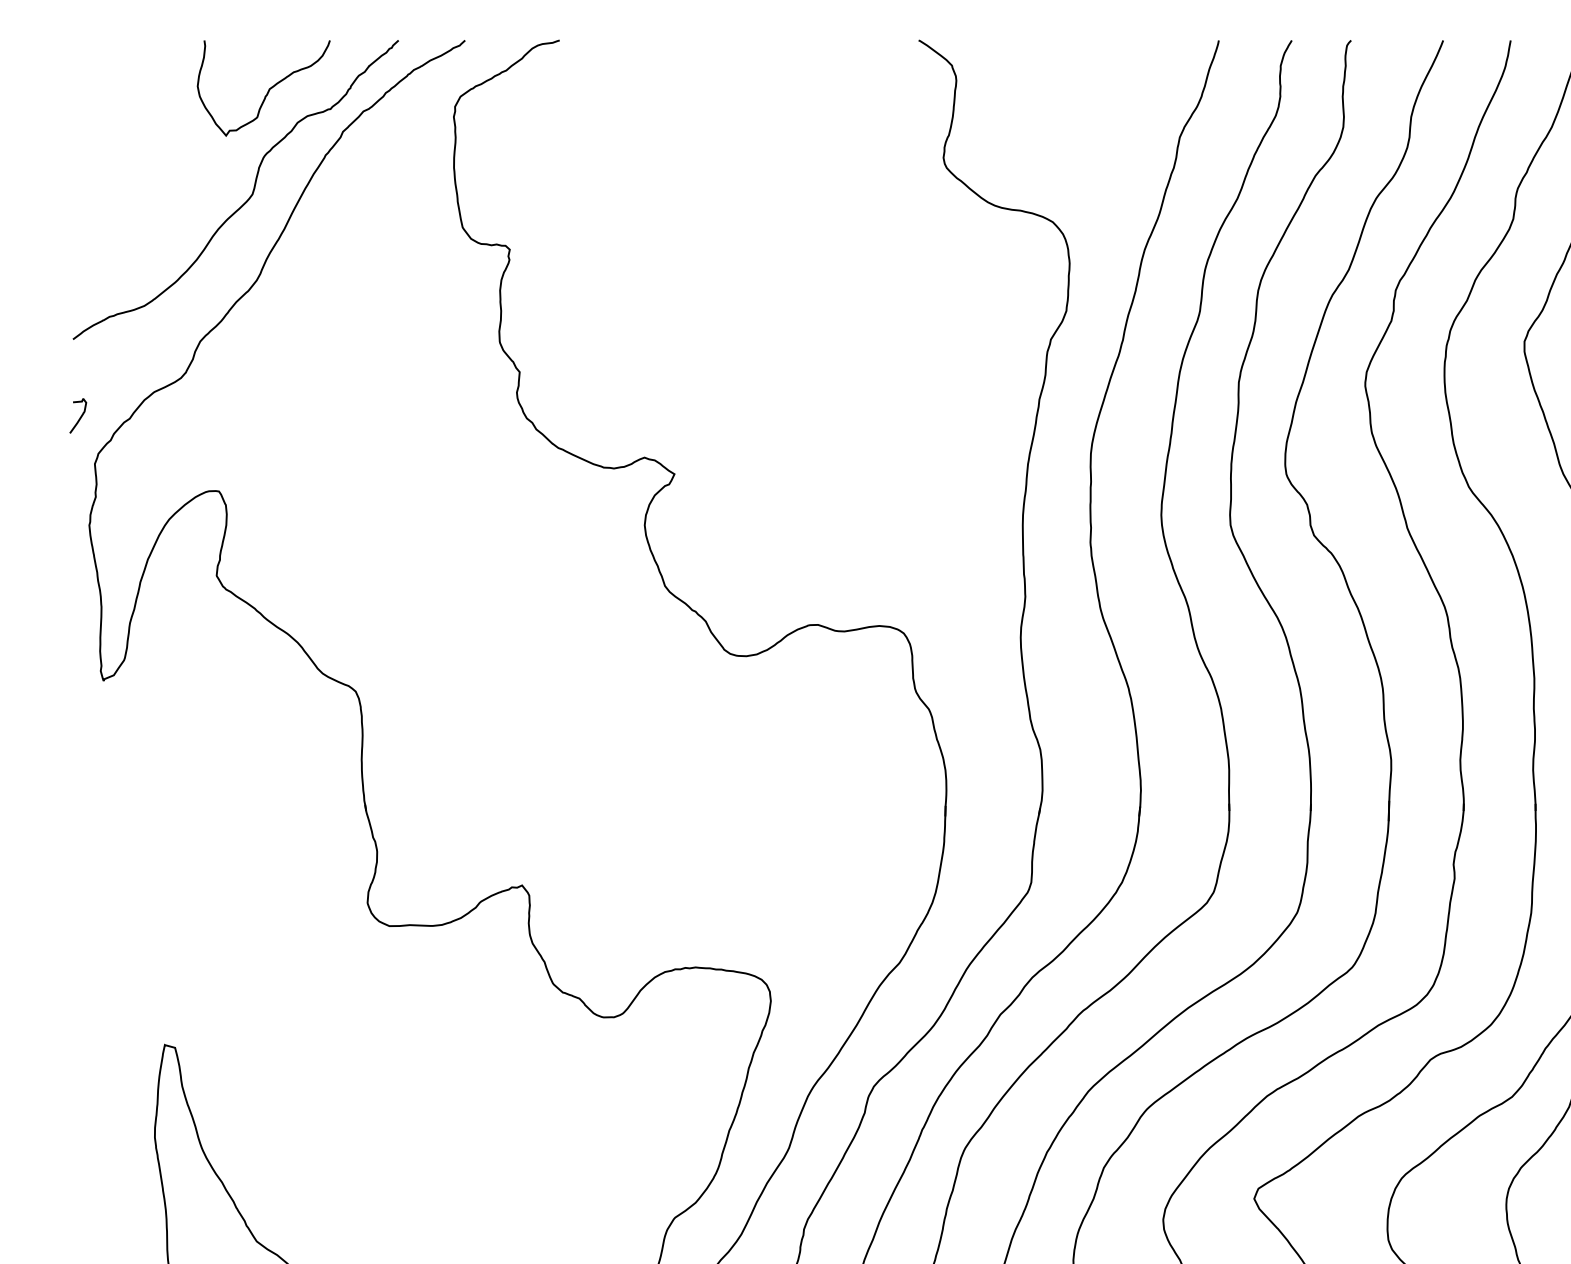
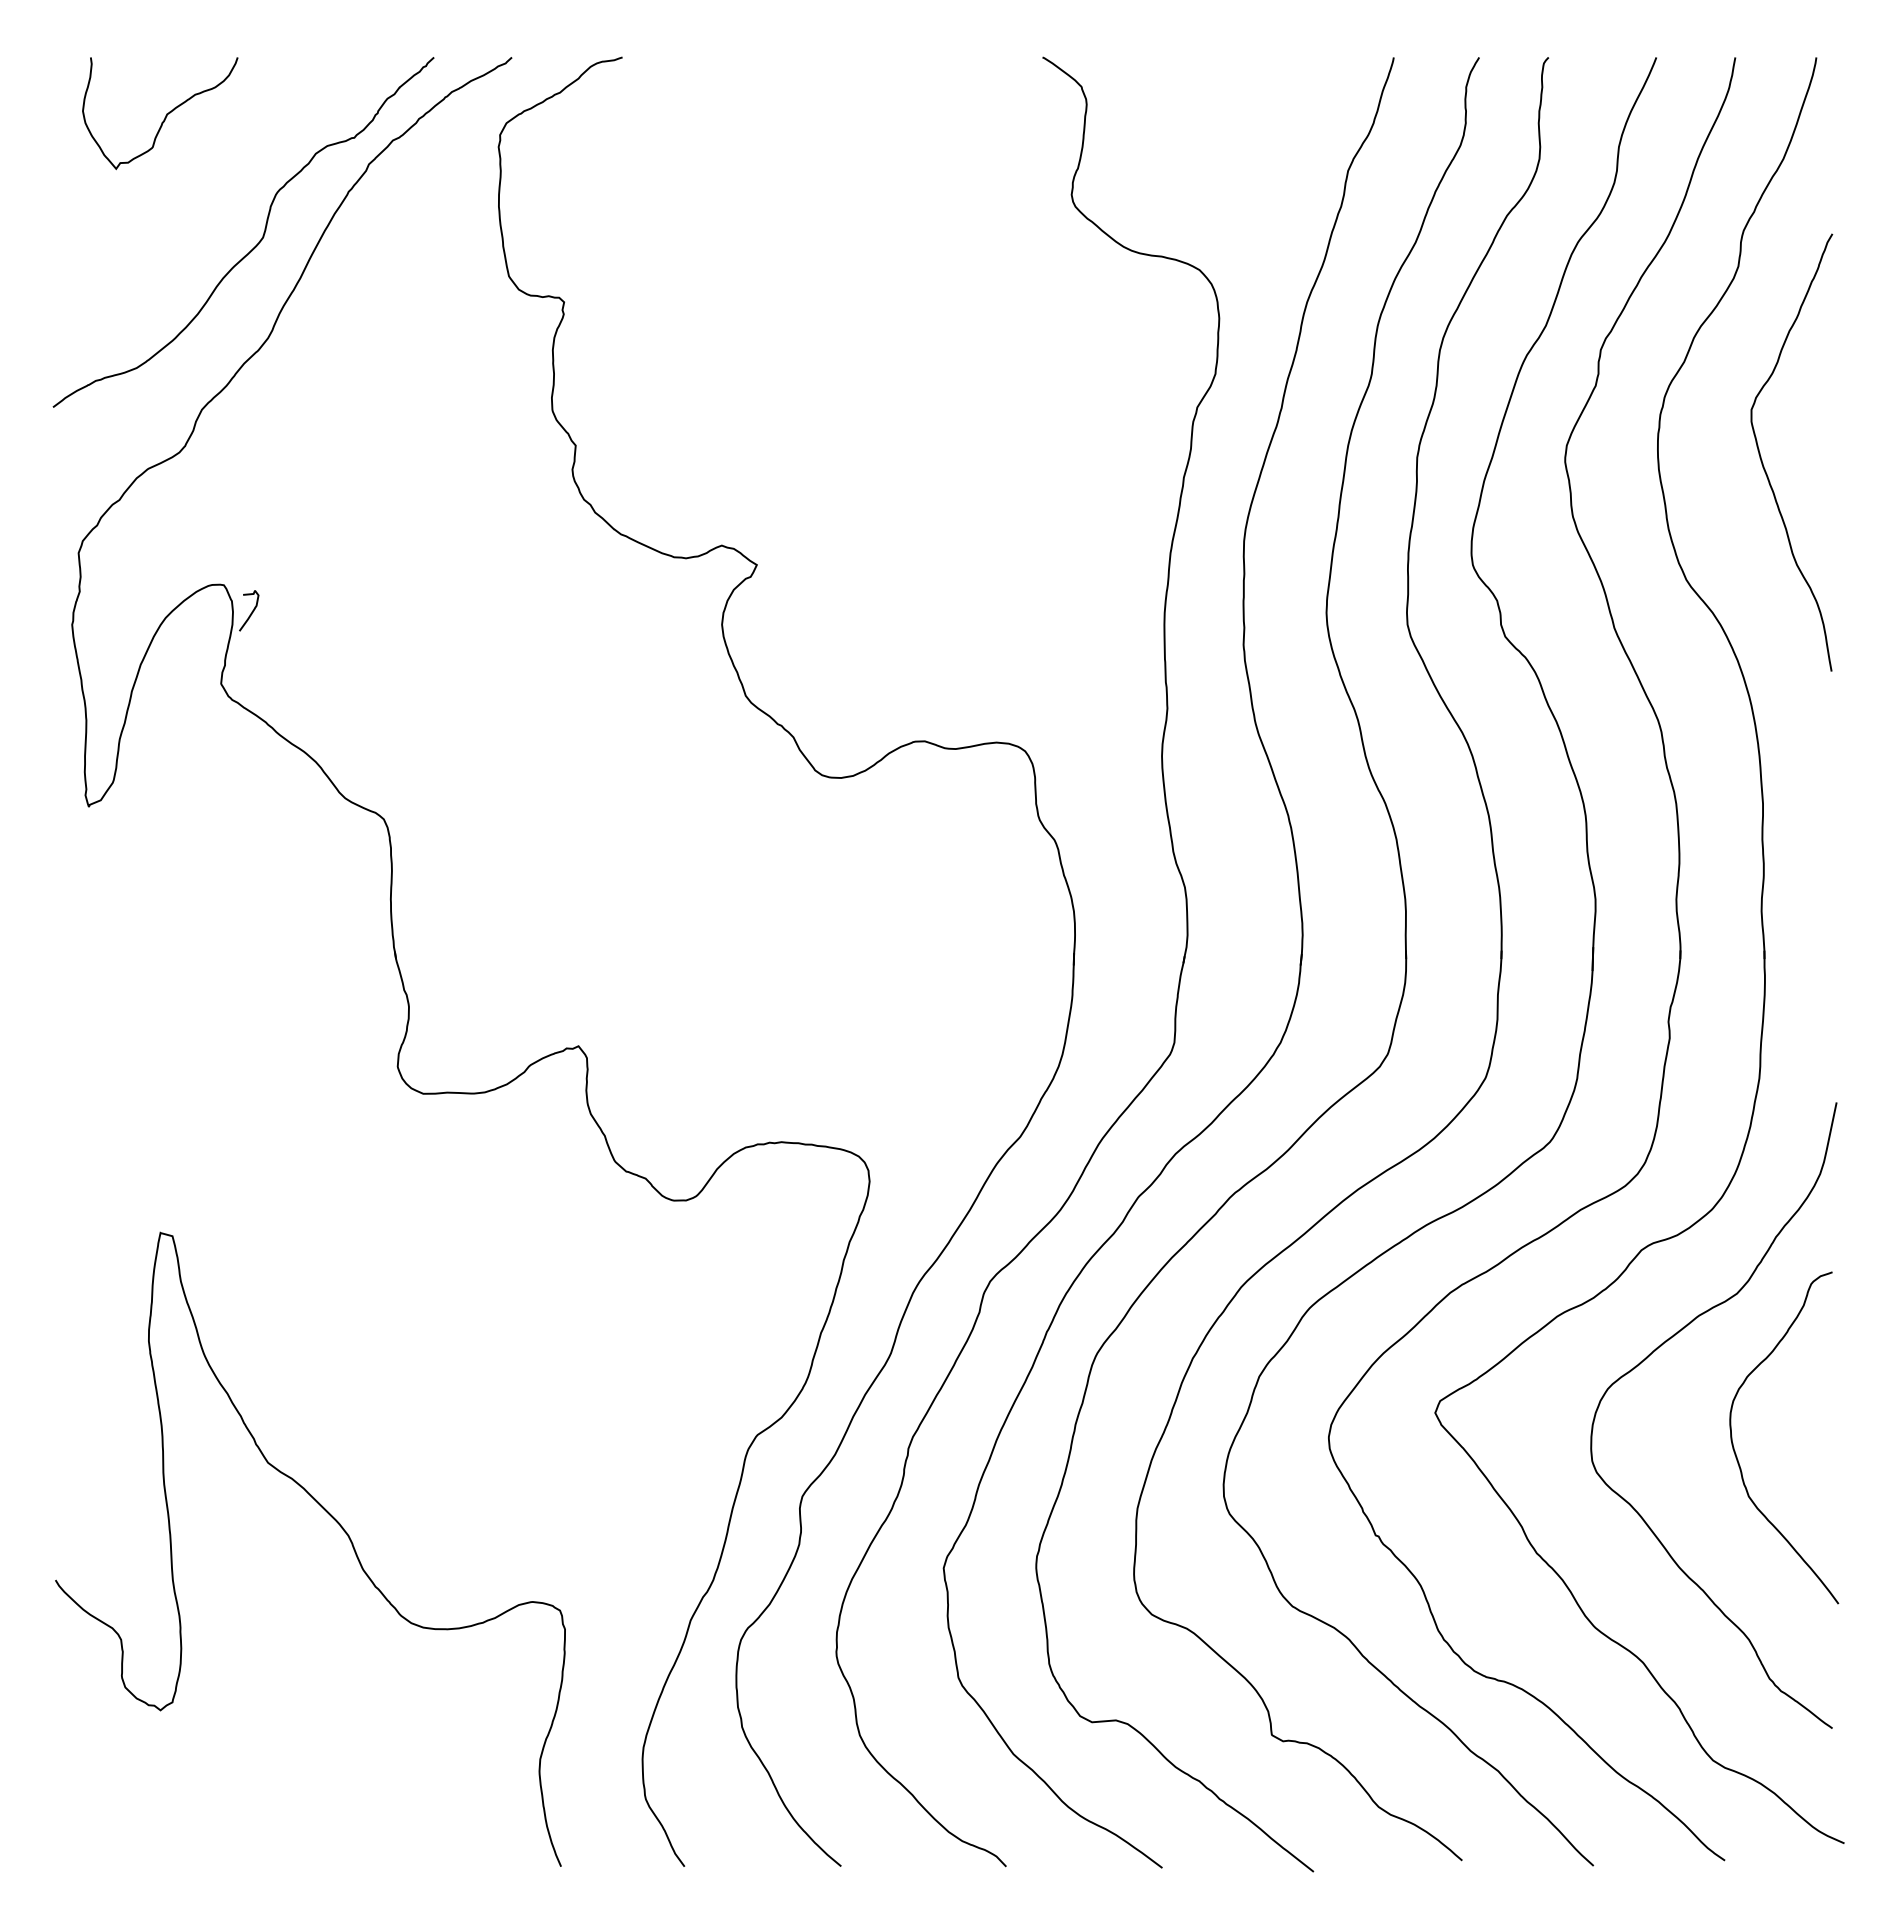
curve: (268, 90) -> (165, 115), moved
curve: (80, 416) -> (251, 611), moved

